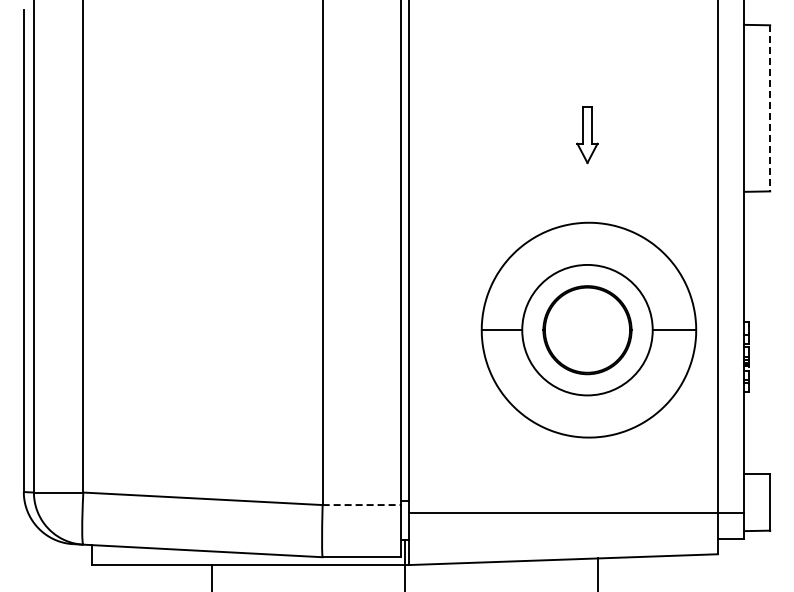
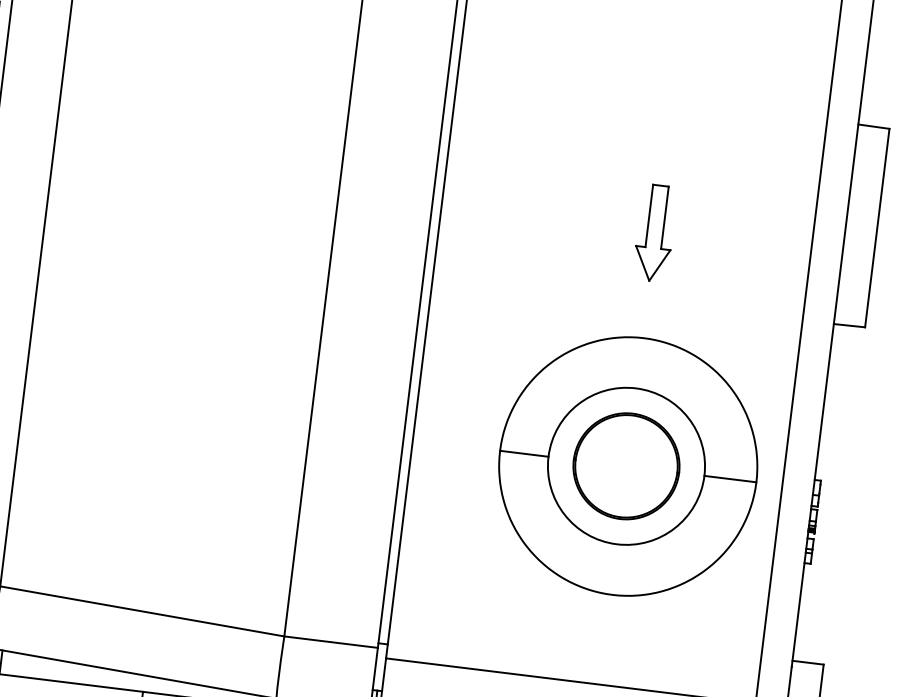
line: (770, 108) -> (877, 228), dashed -> solid
part: (587, 134) -> (655, 232), size x1.43
line: (362, 505) -> (331, 642), dashed -> solid

